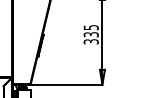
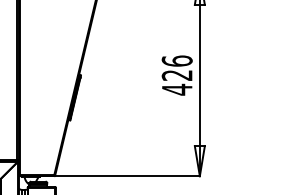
text: (90, 34) -> (175, 74), 335 -> 426

